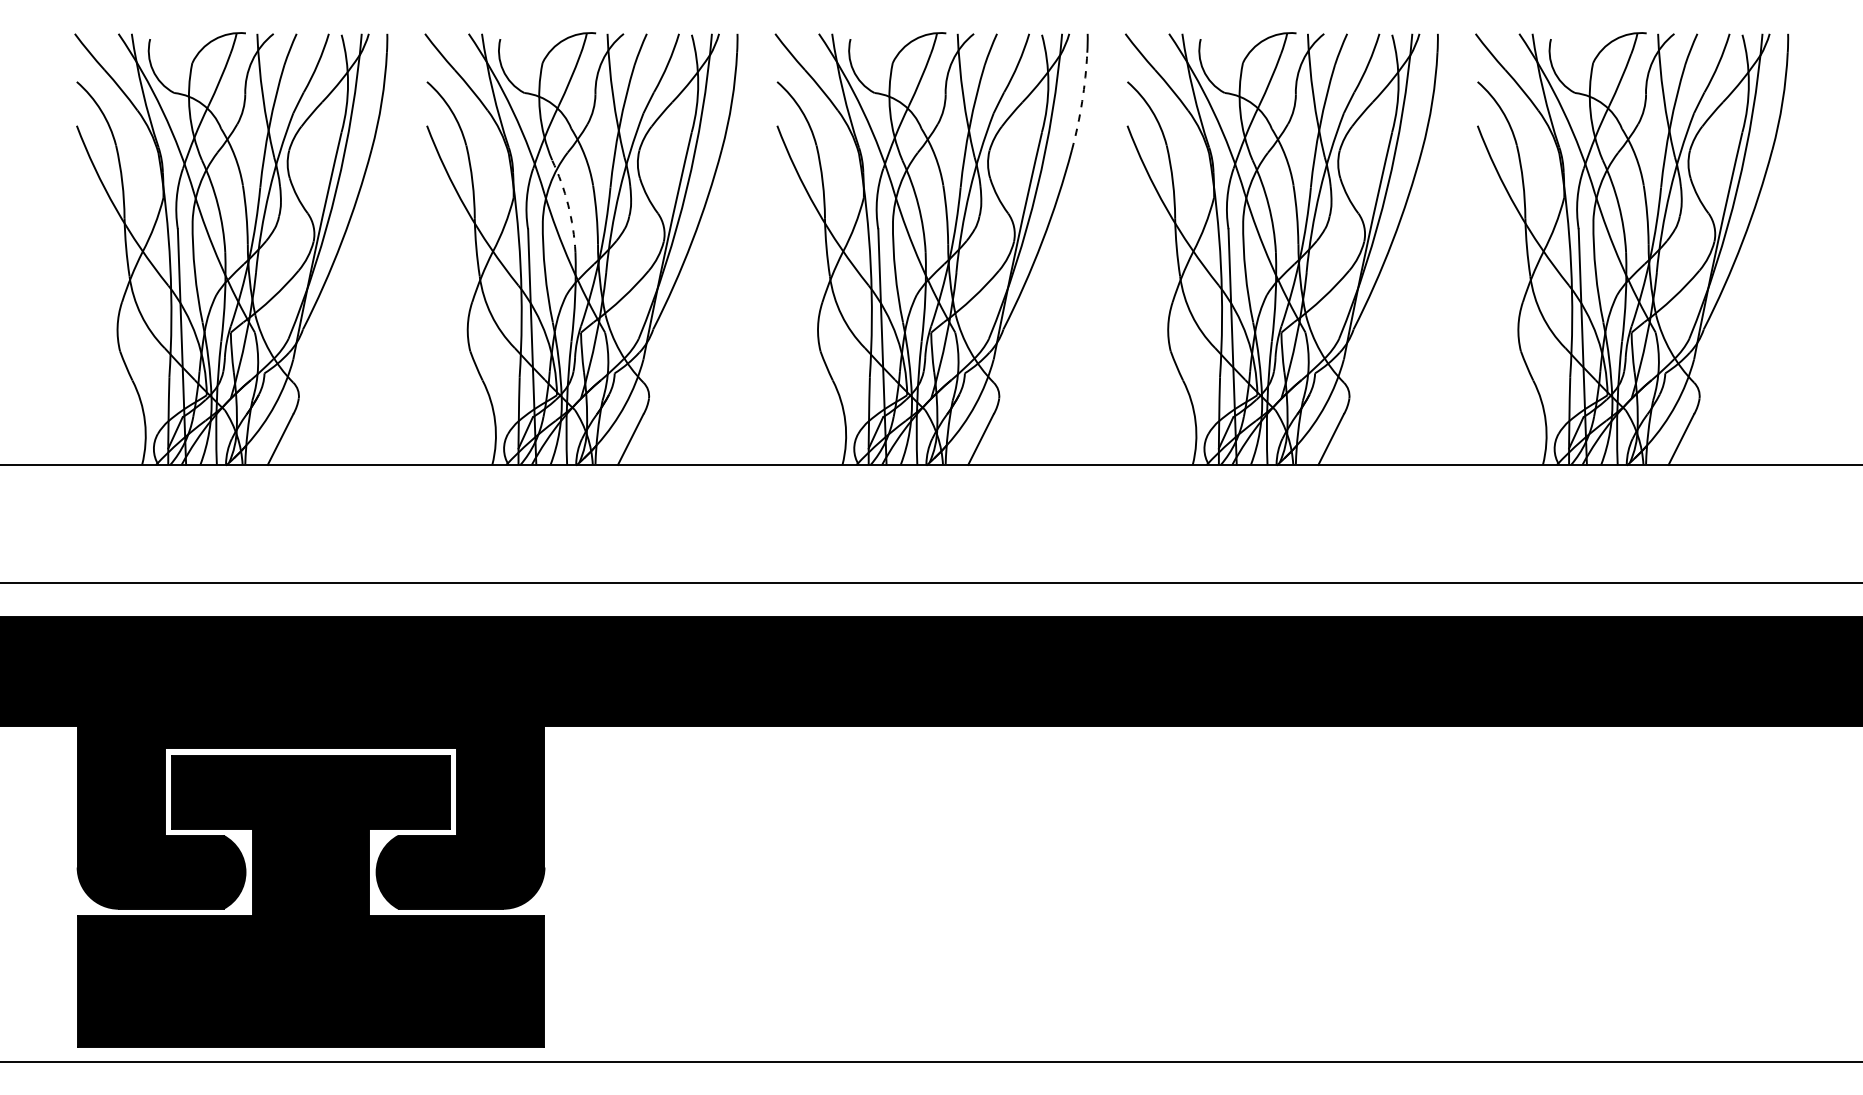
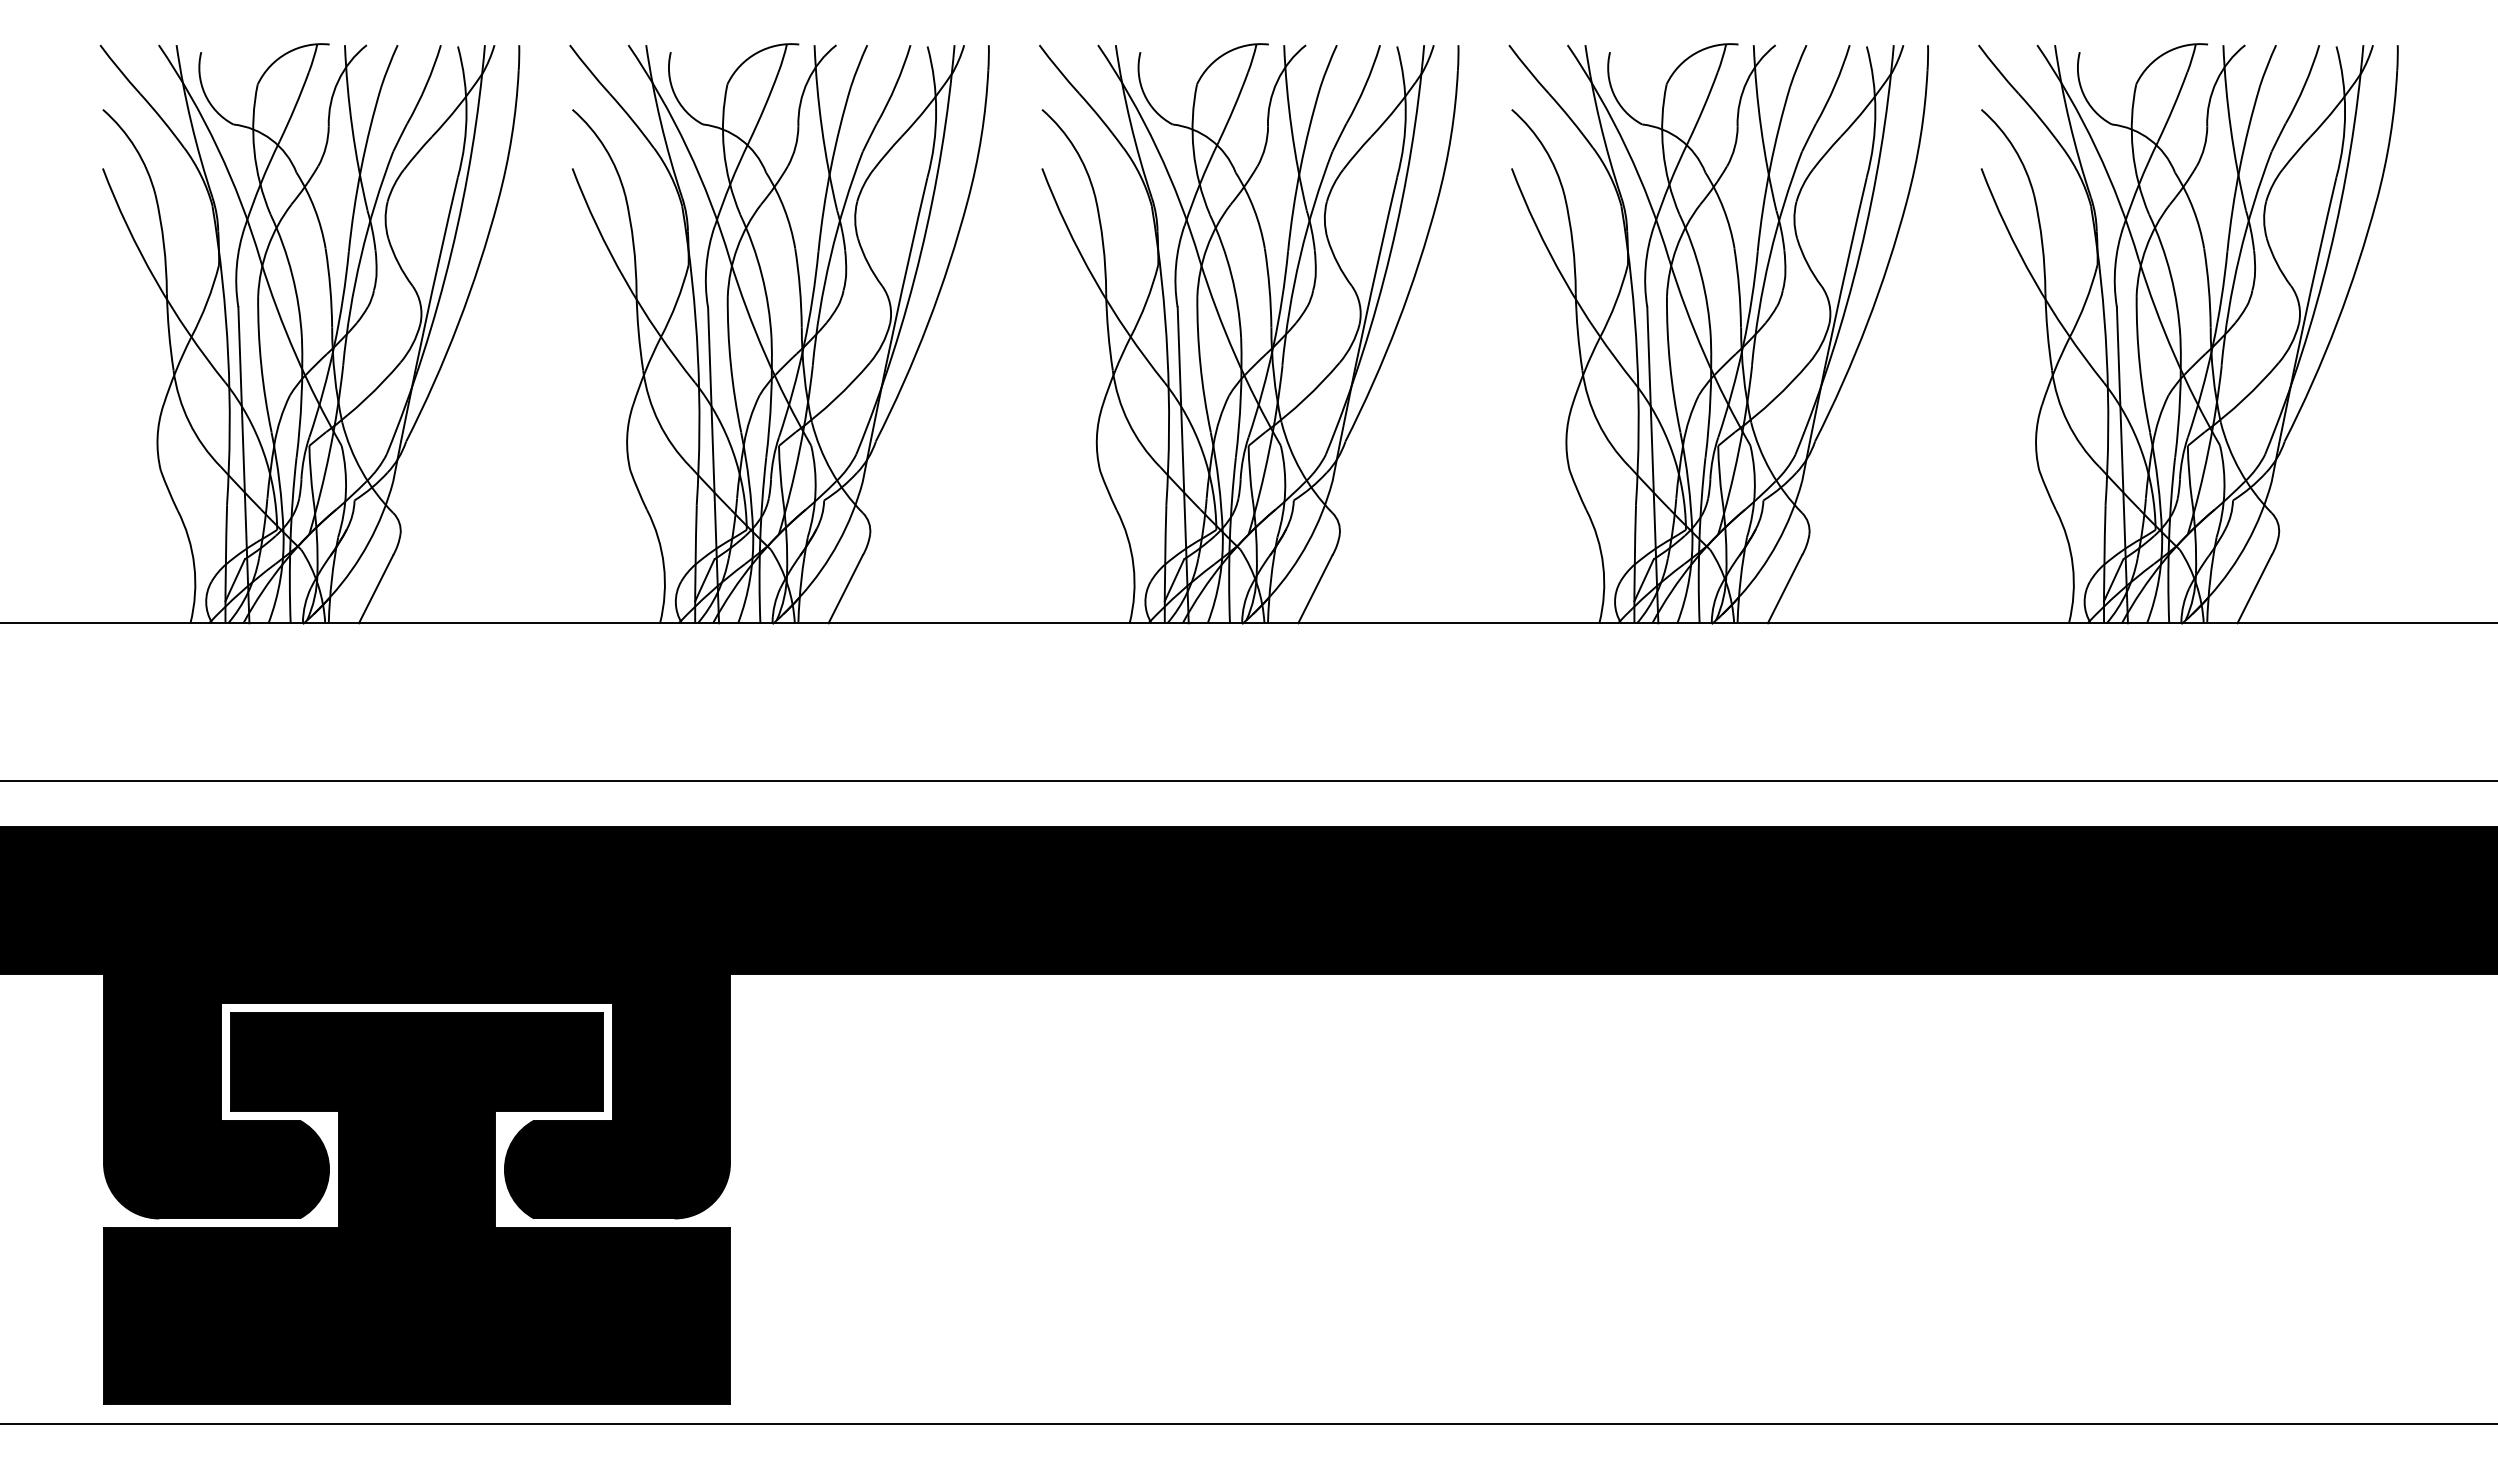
arc: (1082, 101) -> (1451, 136), dashed -> solid
arc: (567, 204) -> (761, 274), dashed -> solid

